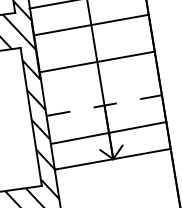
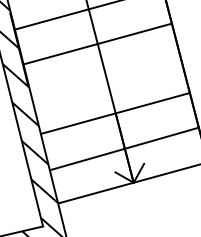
line: (97, 61) -> (97, 43), moved
line: (105, 105) -> (117, 113), dashed -> solid

